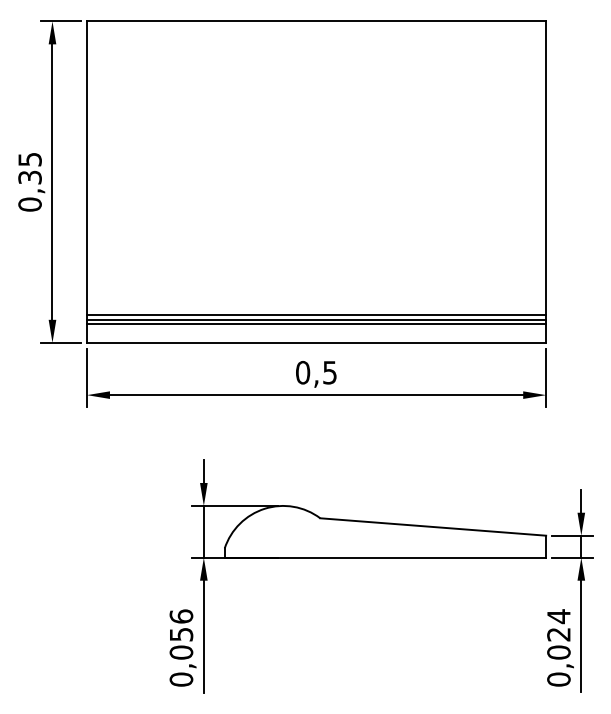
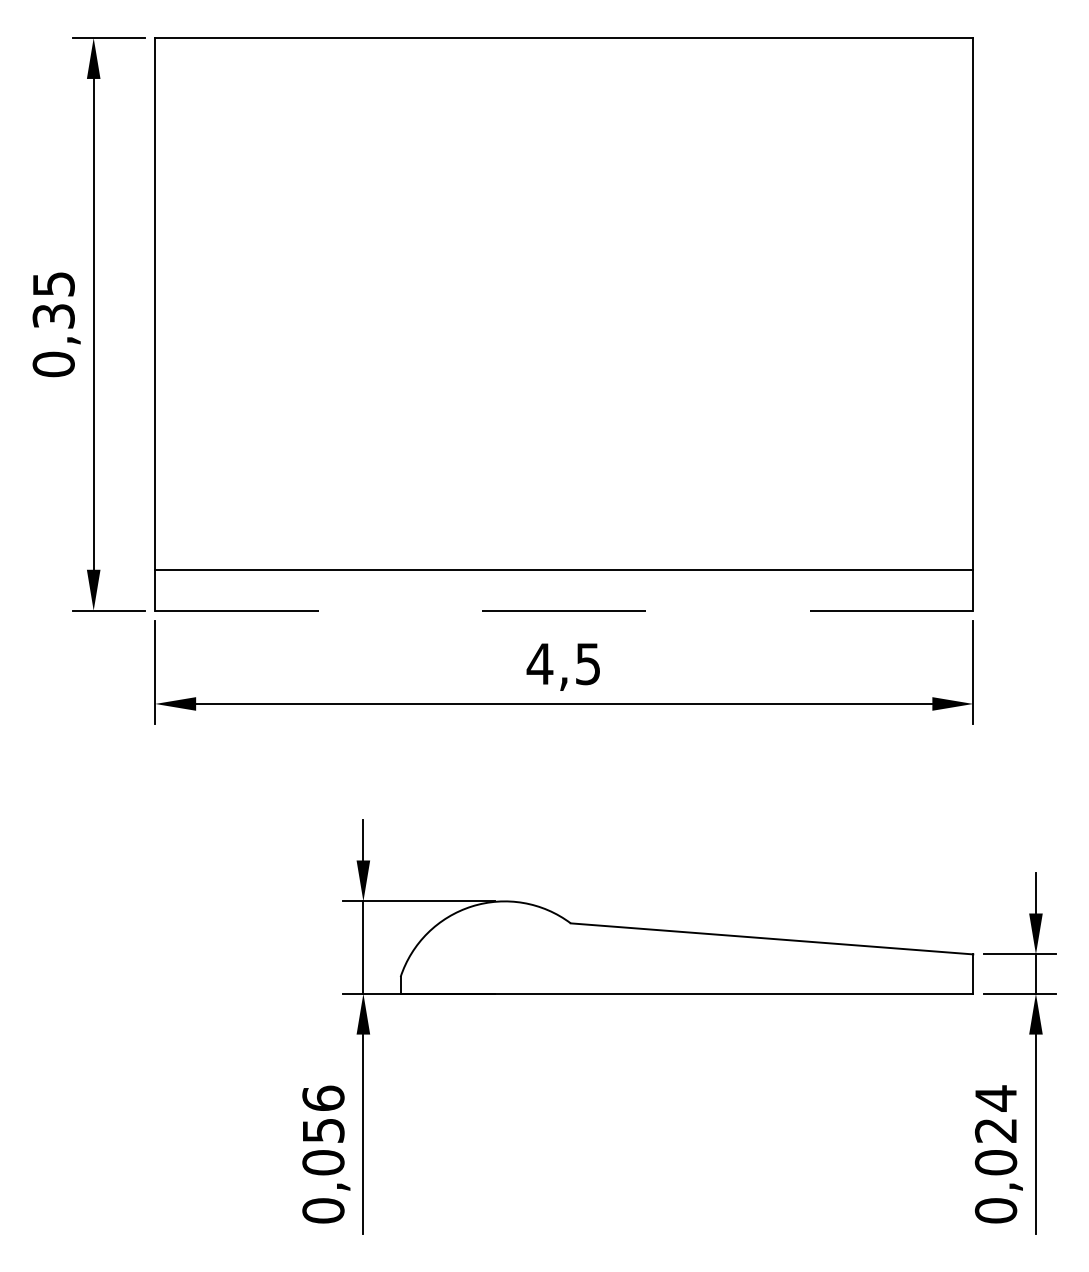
line: (316, 315) -> (564, 562), removed
line: (316, 324) -> (564, 578), removed
line: (316, 342) -> (564, 610), solid -> dashed
text: (302, 372) -> (539, 663), 0,5 -> 4,5

